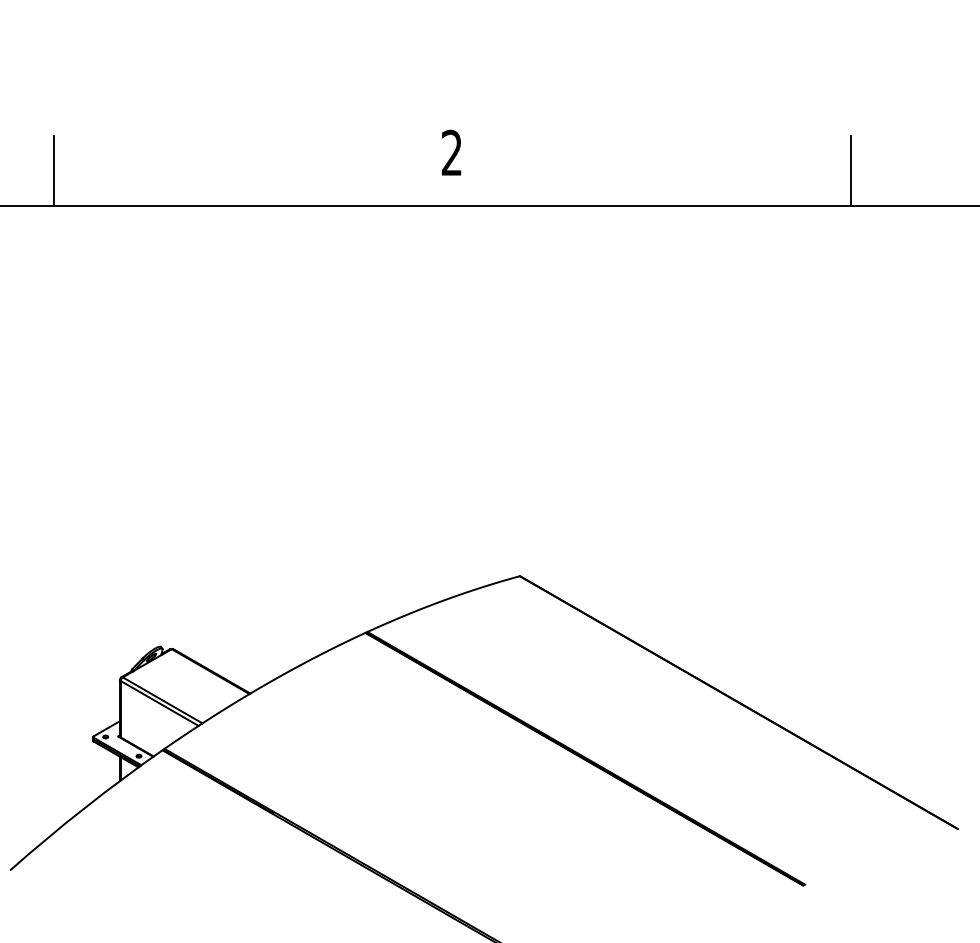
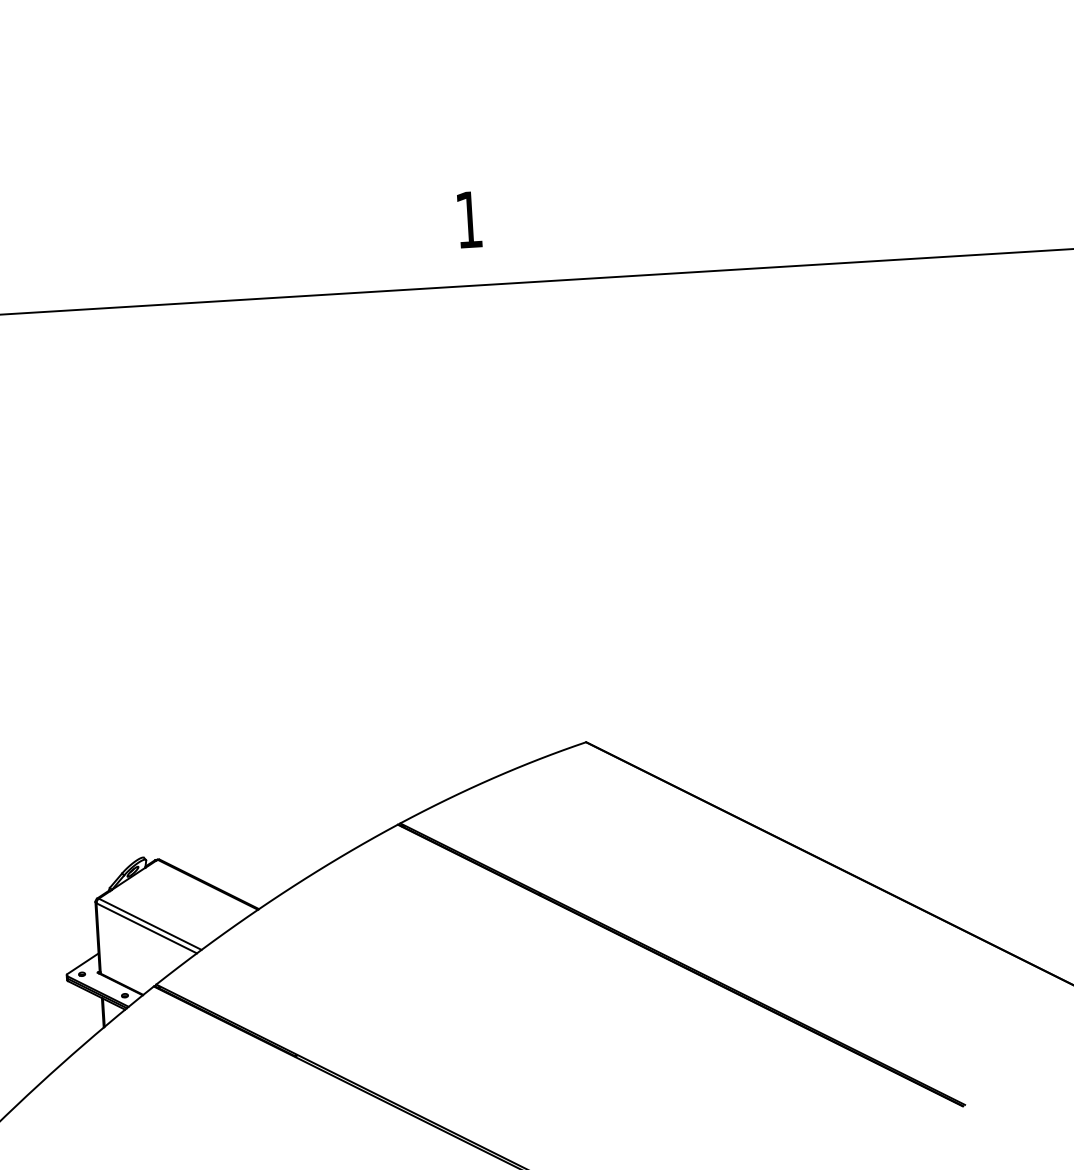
text: (451, 152) -> (468, 219), 2 -> 1
line: (850, 170) -> (967, 211), removed

